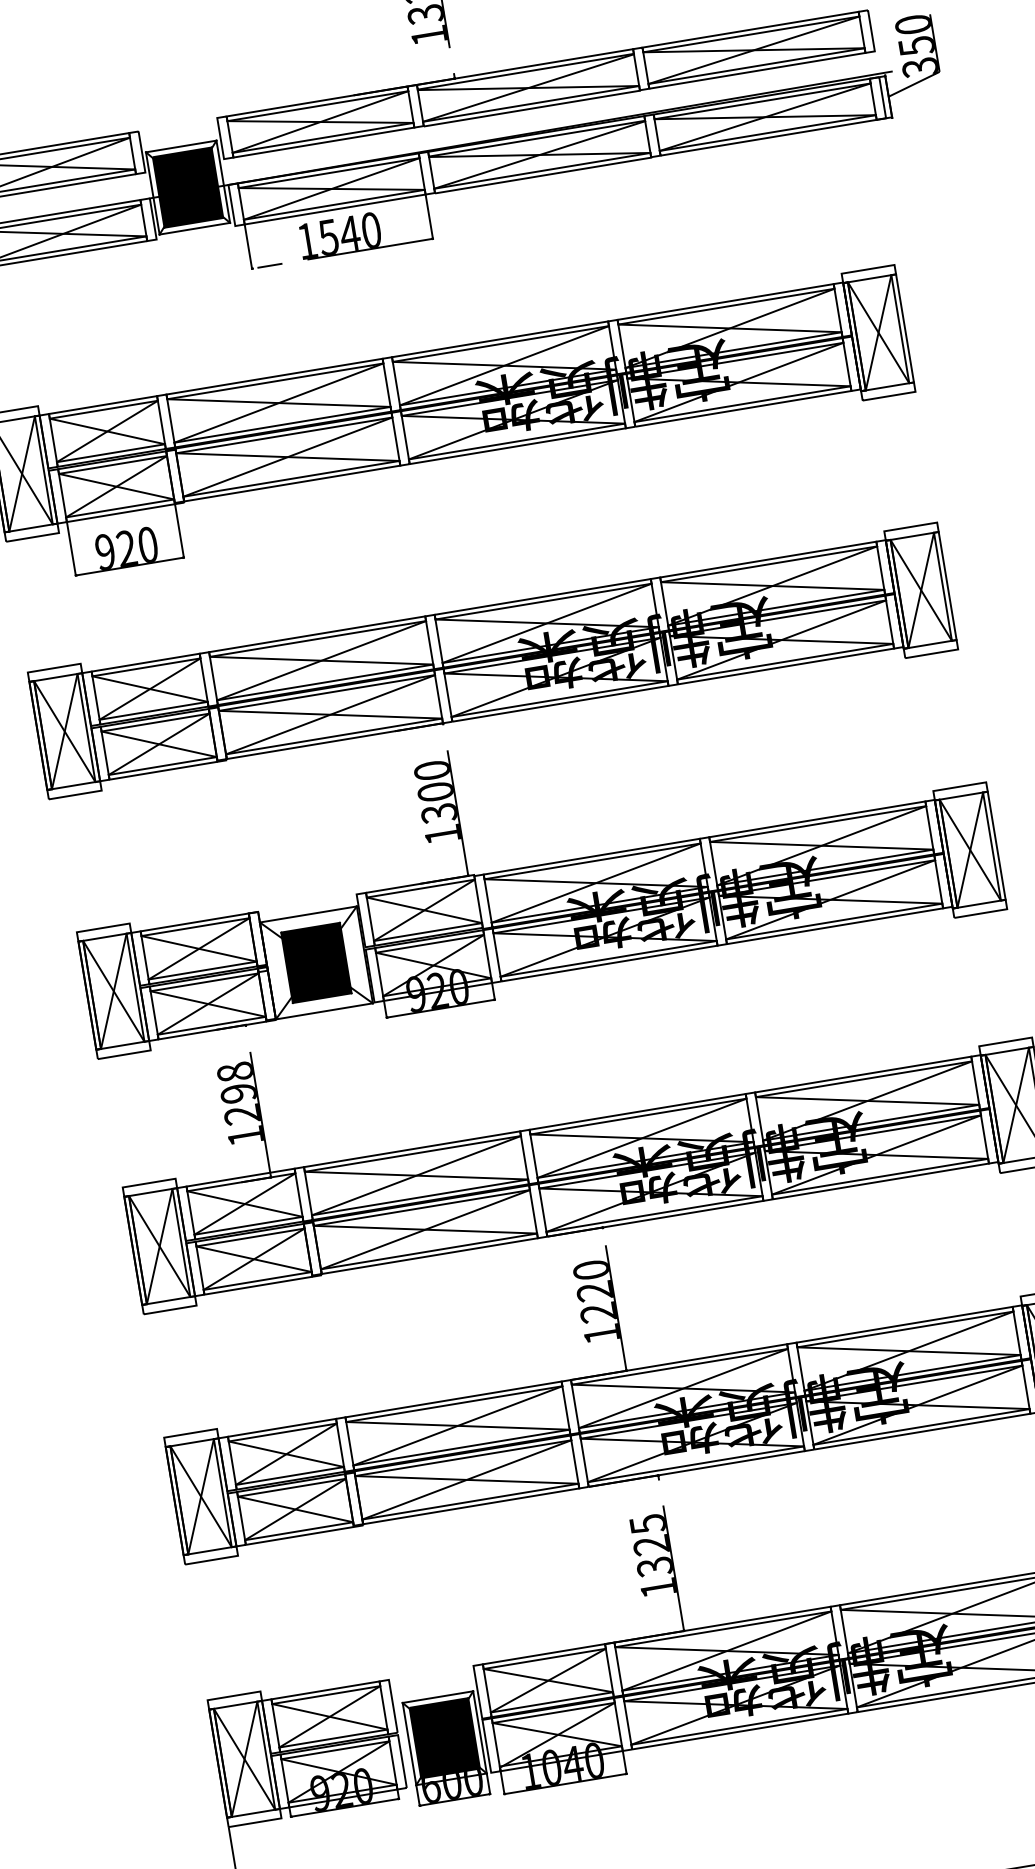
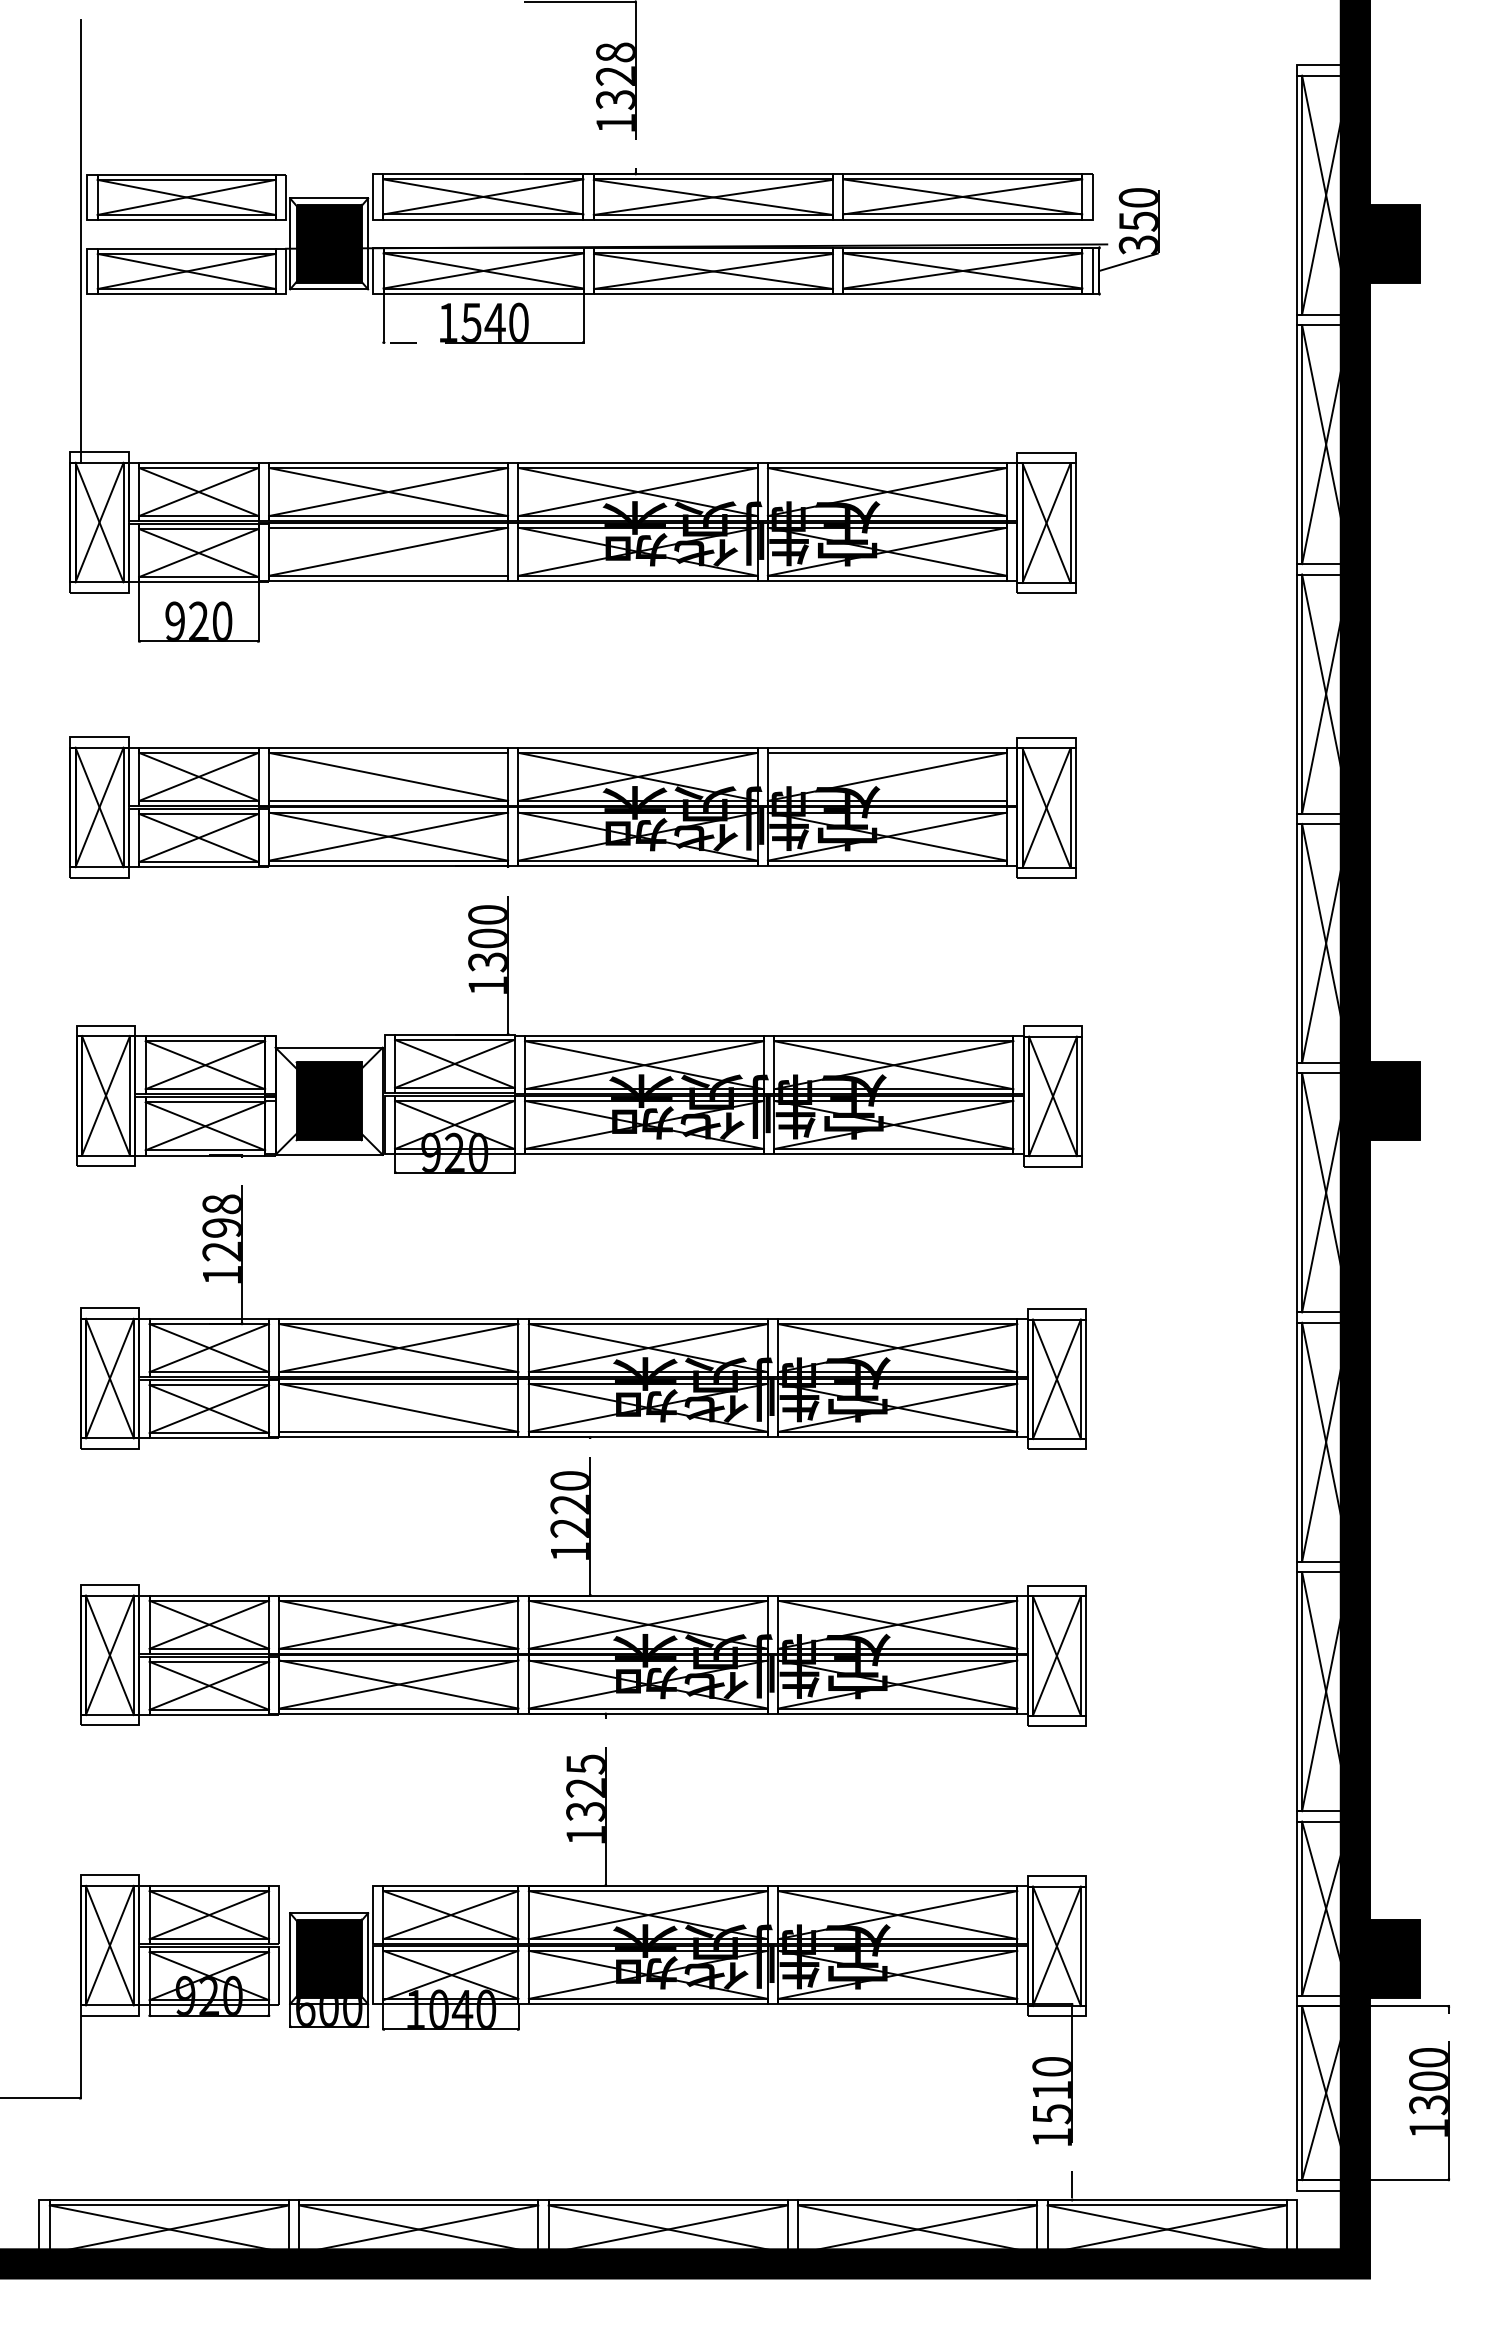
line: (287, 456) -> (388, 551), removed
line: (771, 585) -> (886, 776), removed
line: (321, 660) -> (388, 776), removed
line: (424, 1229) -> (398, 1407), removed

